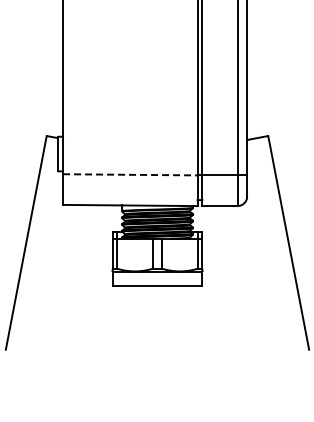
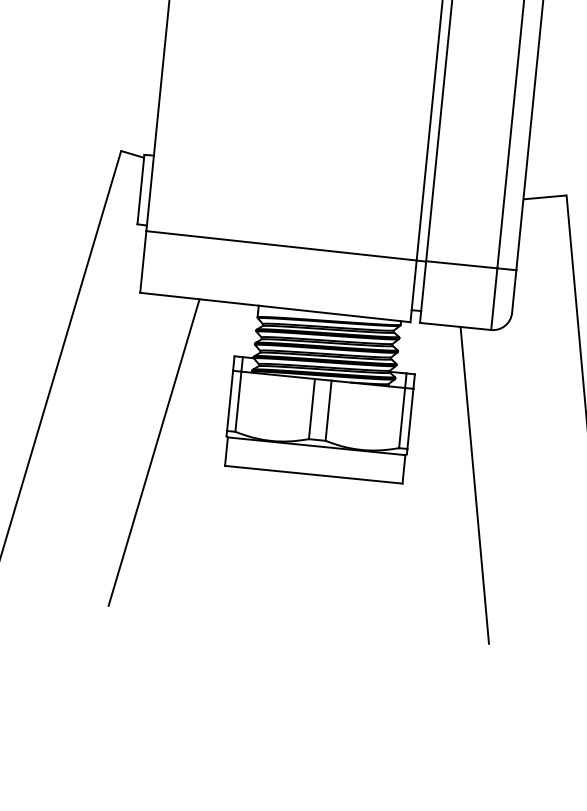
line: (130, 174) -> (281, 245), dashed -> solid
line: (77, 282) -> (153, 451), added
line: (237, 282) -> (475, 483), added

